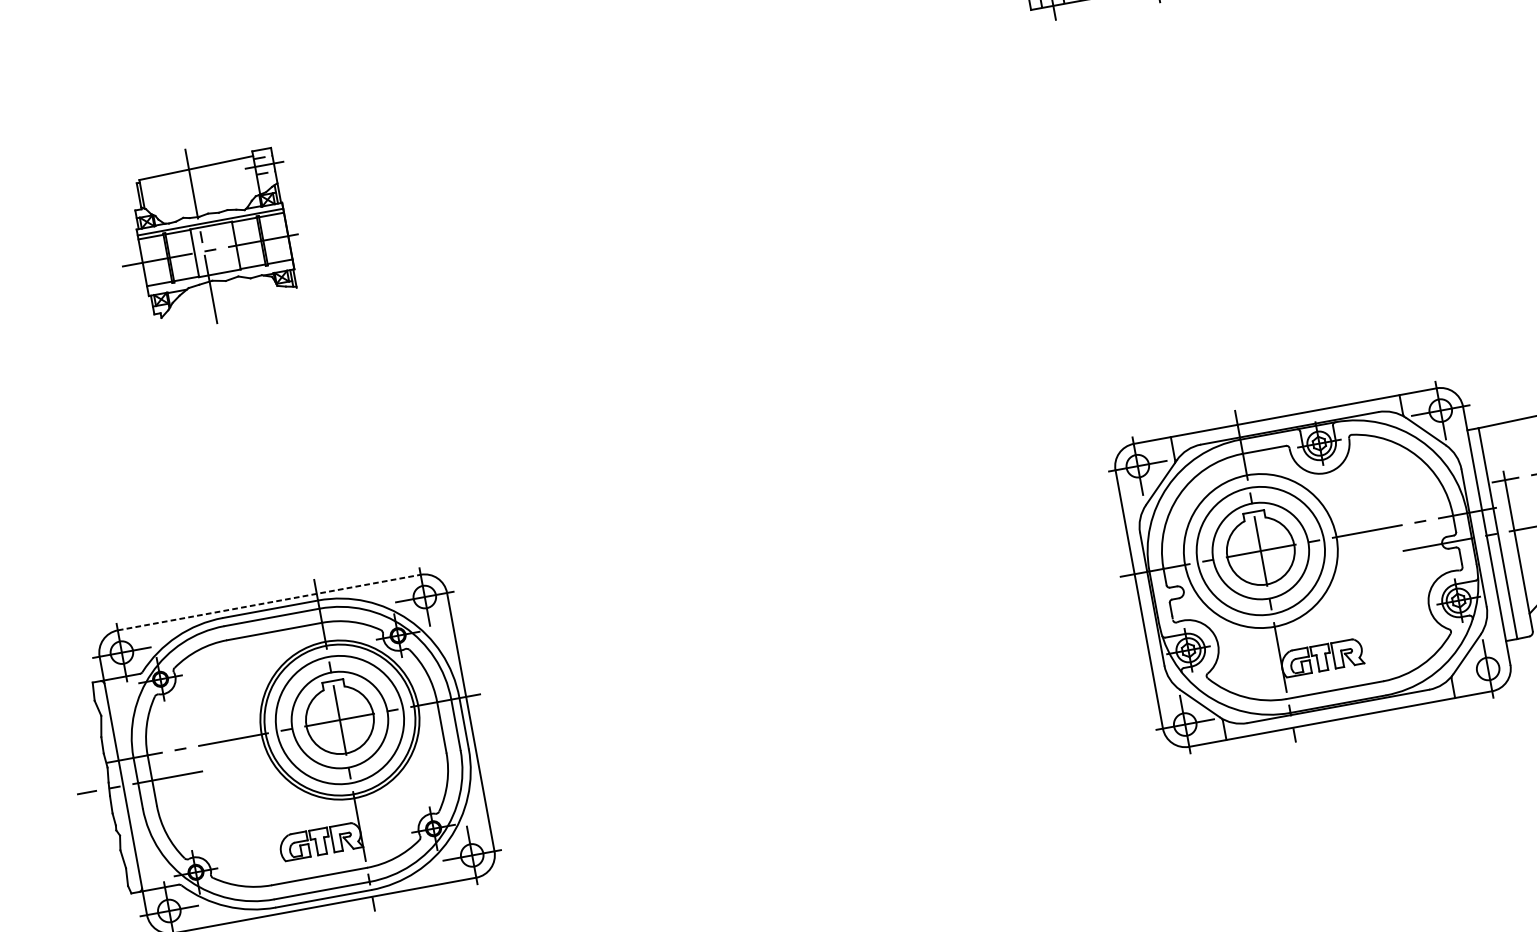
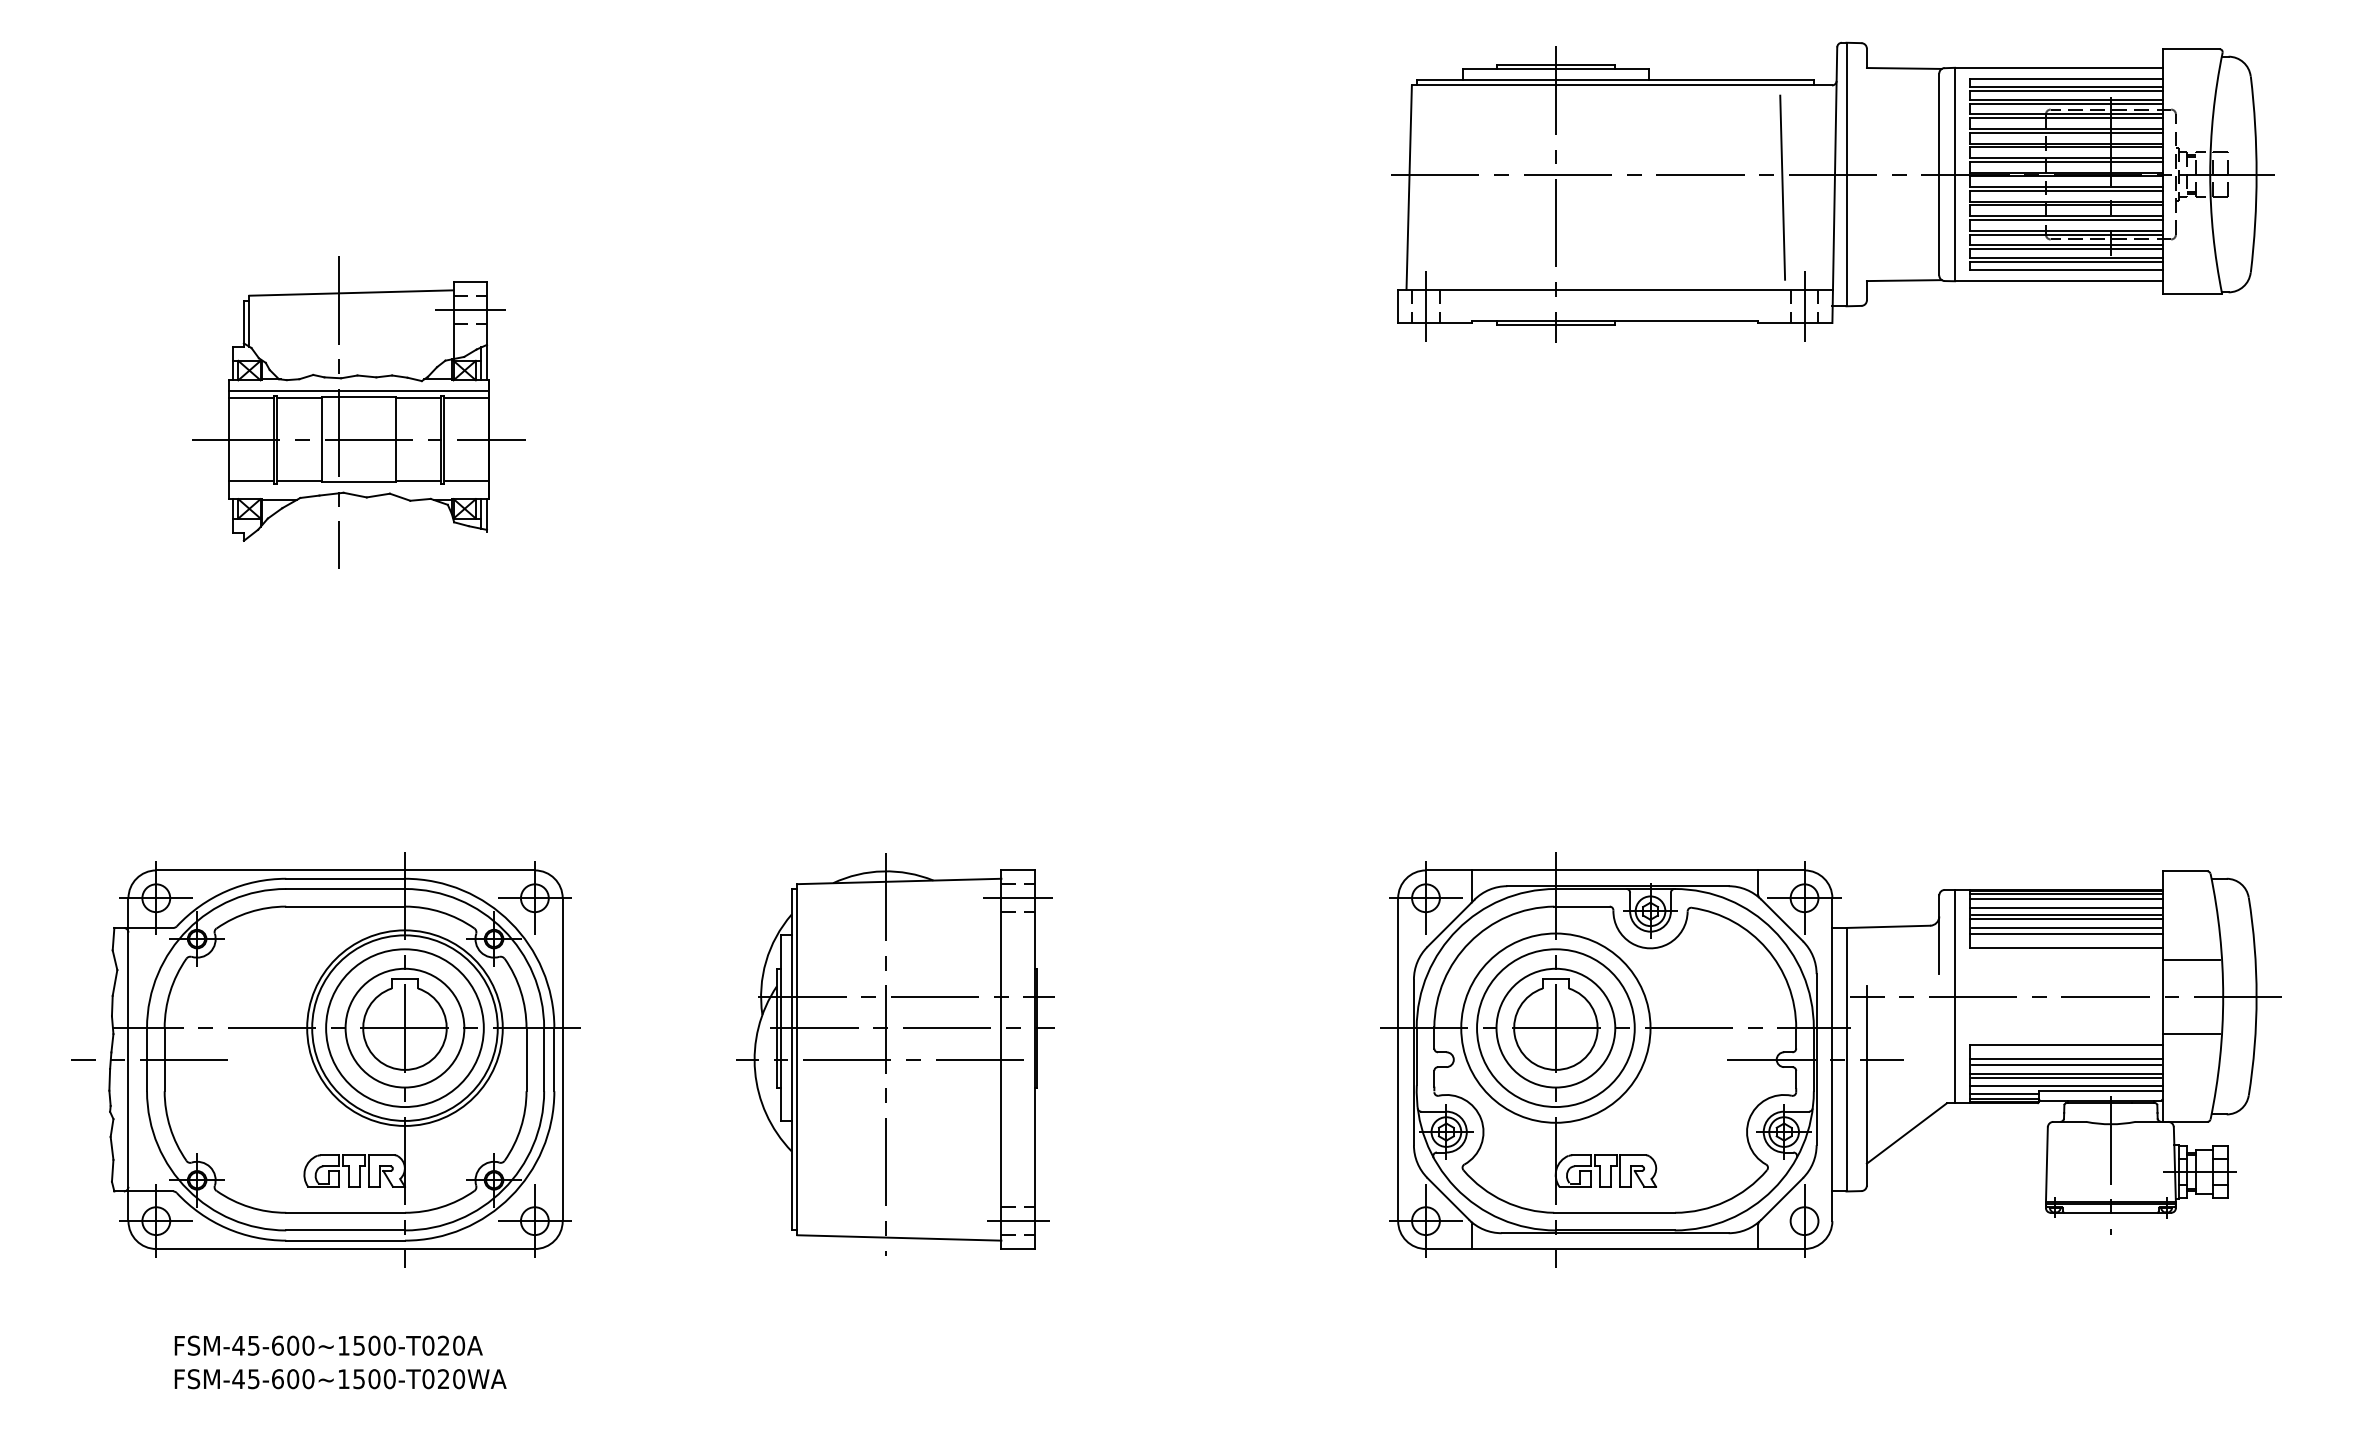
part: (212, 234) -> (358, 412), size x1.43
line: (270, 602) -> (346, 870), dashed -> solid
part: (736, 669) -> (895, 1054), added

